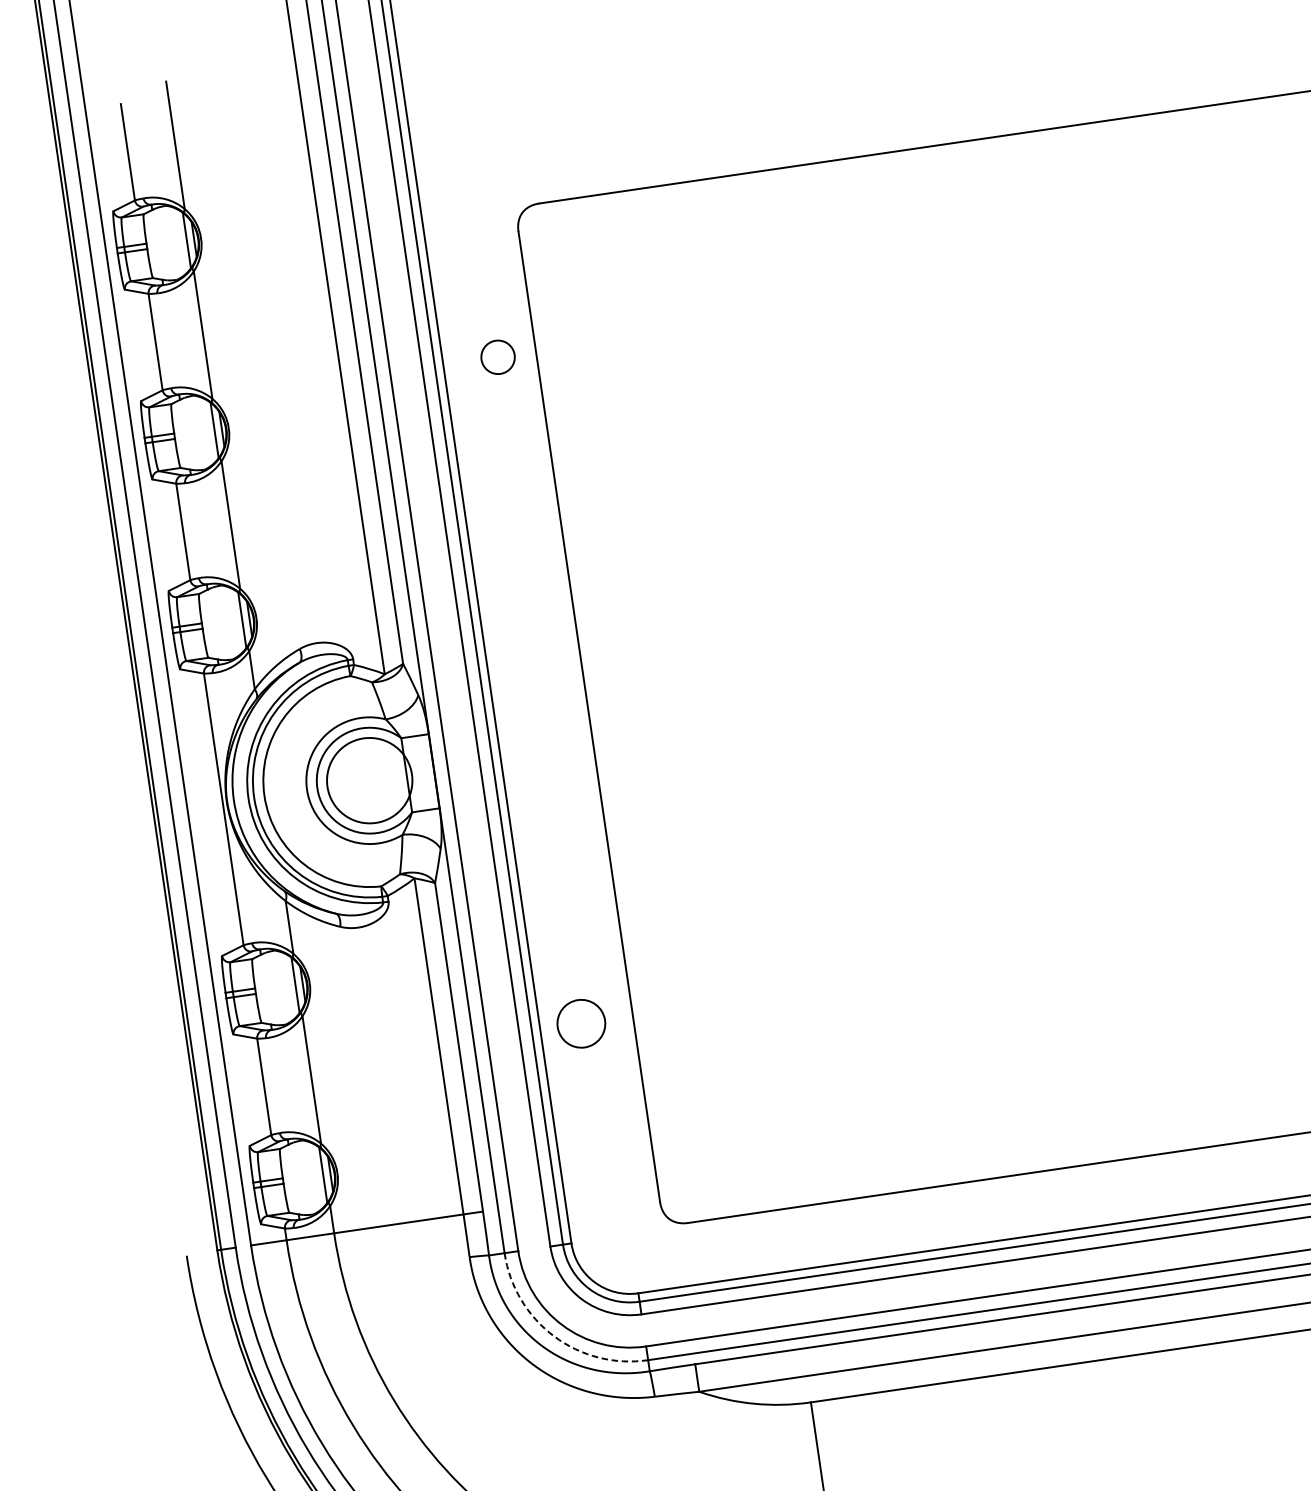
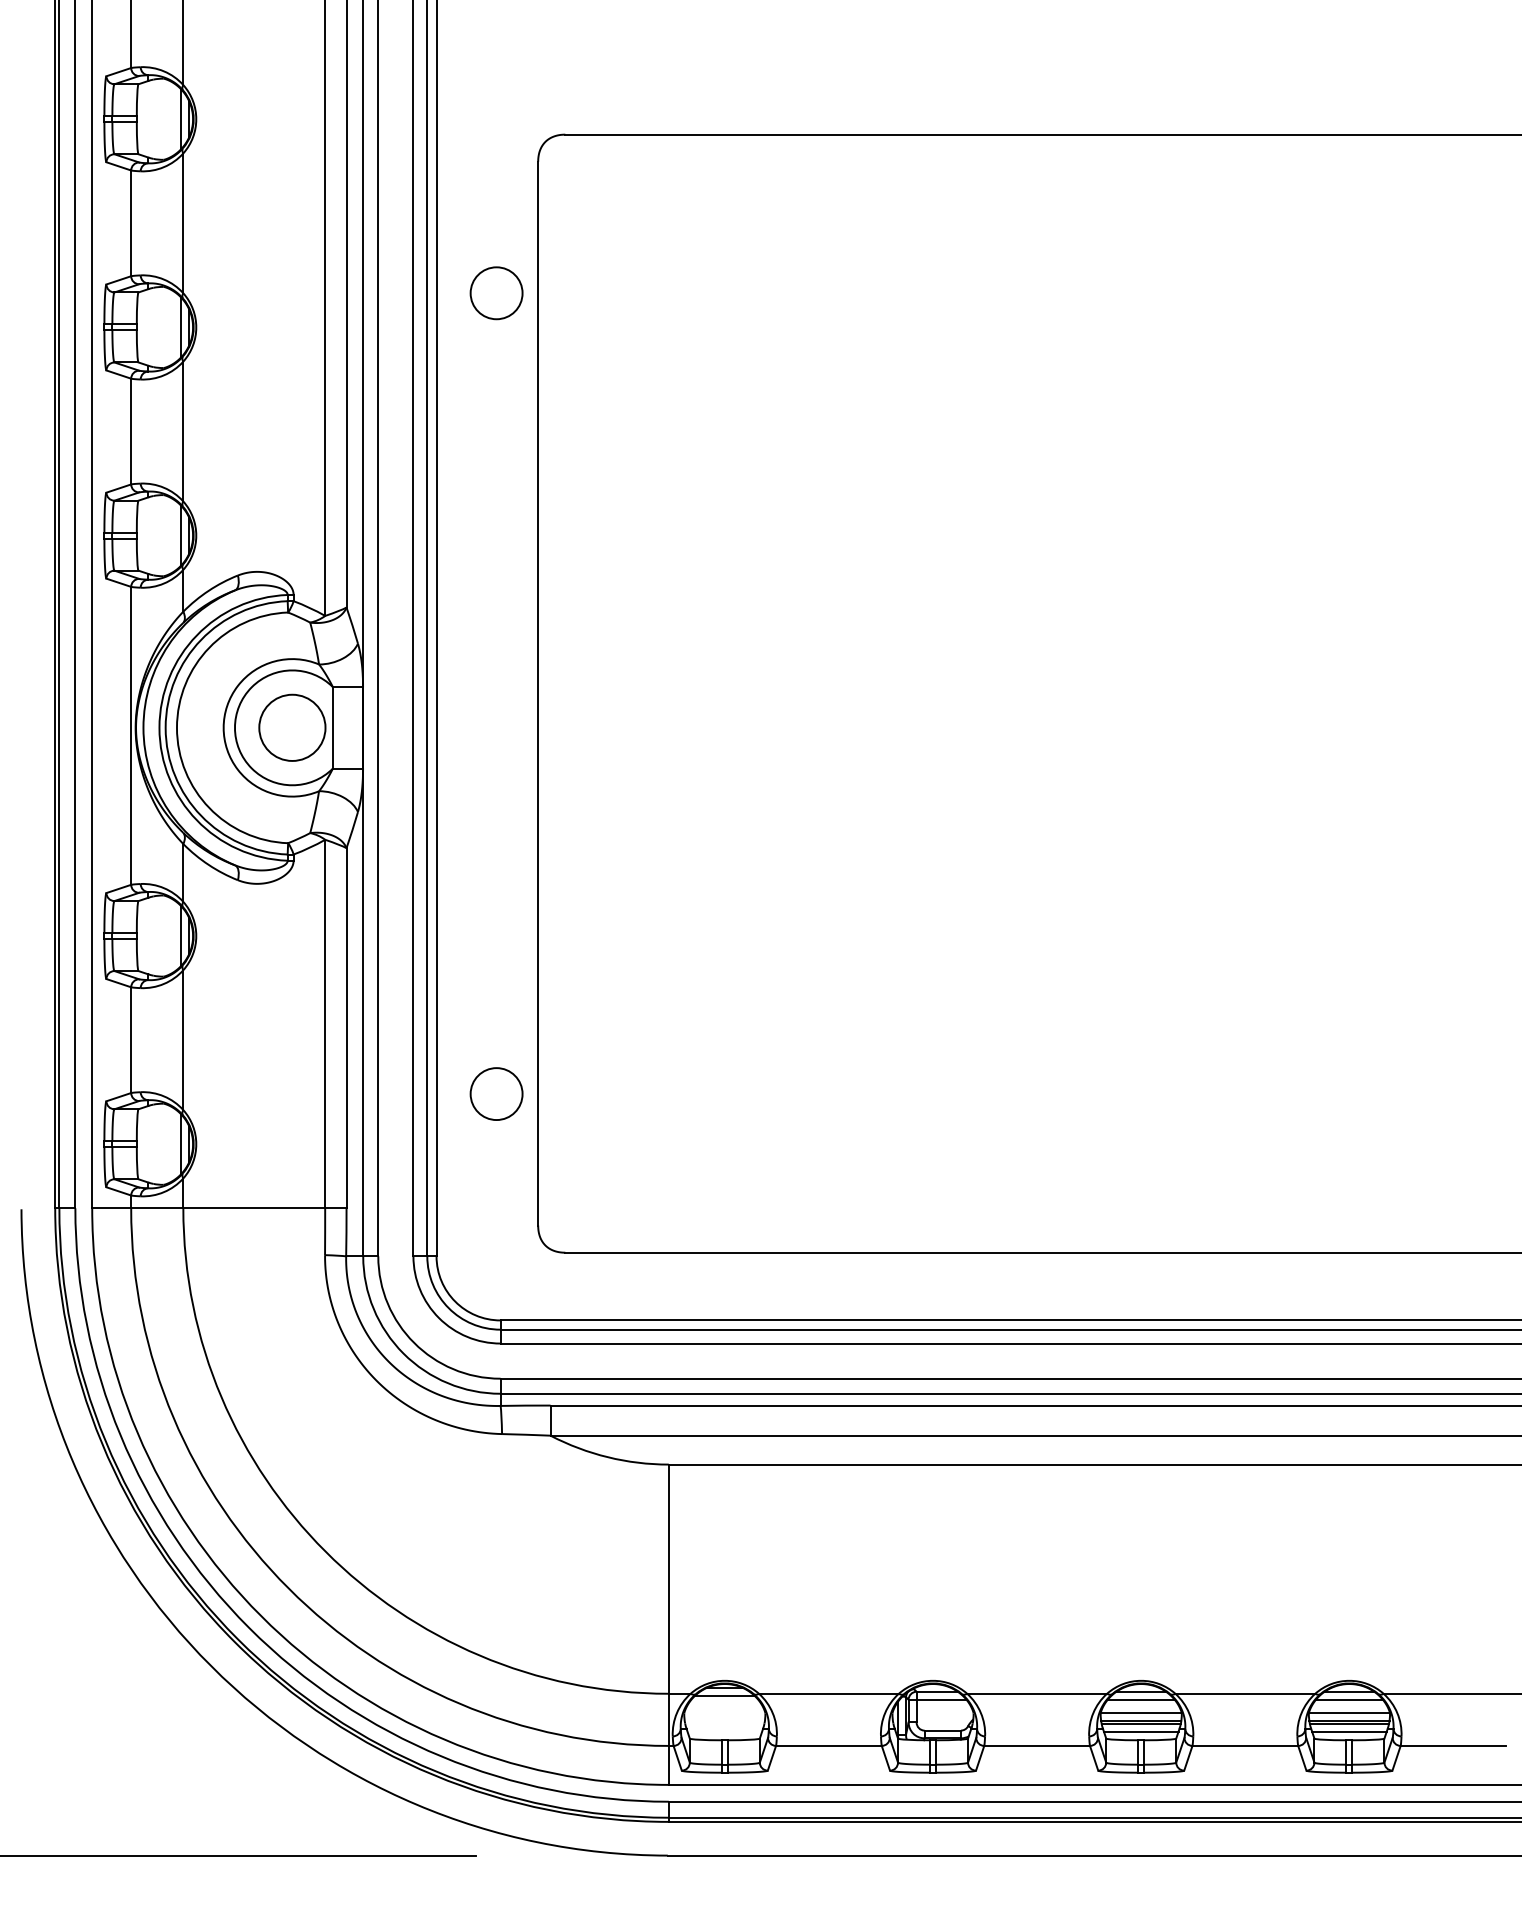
circle: (498, 357) -> (496, 293), size x1.43
circle: (369, 780) -> (292, 727), size x0.71
circle: (581, 1023) -> (496, 1093), moved
arc: (554, 1336) -> (403, 1353), dashed -> solid

